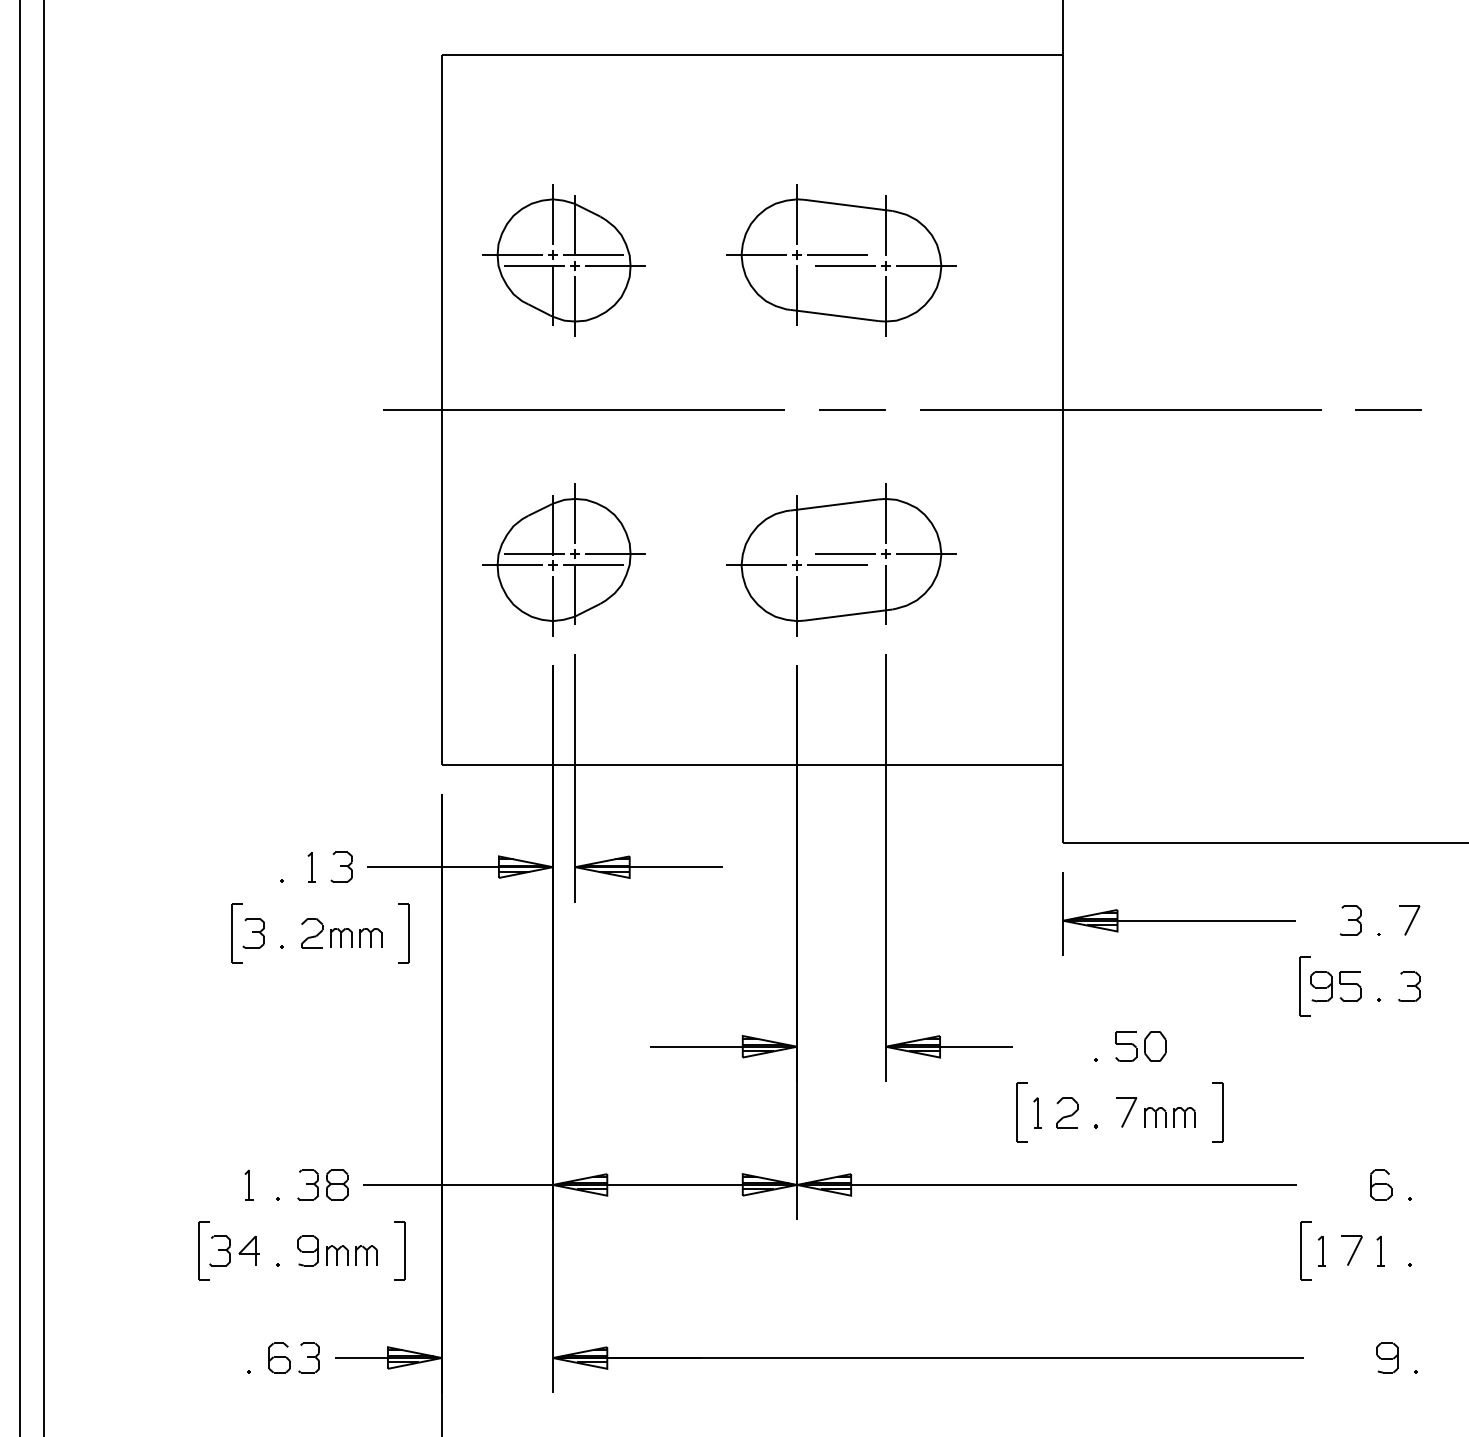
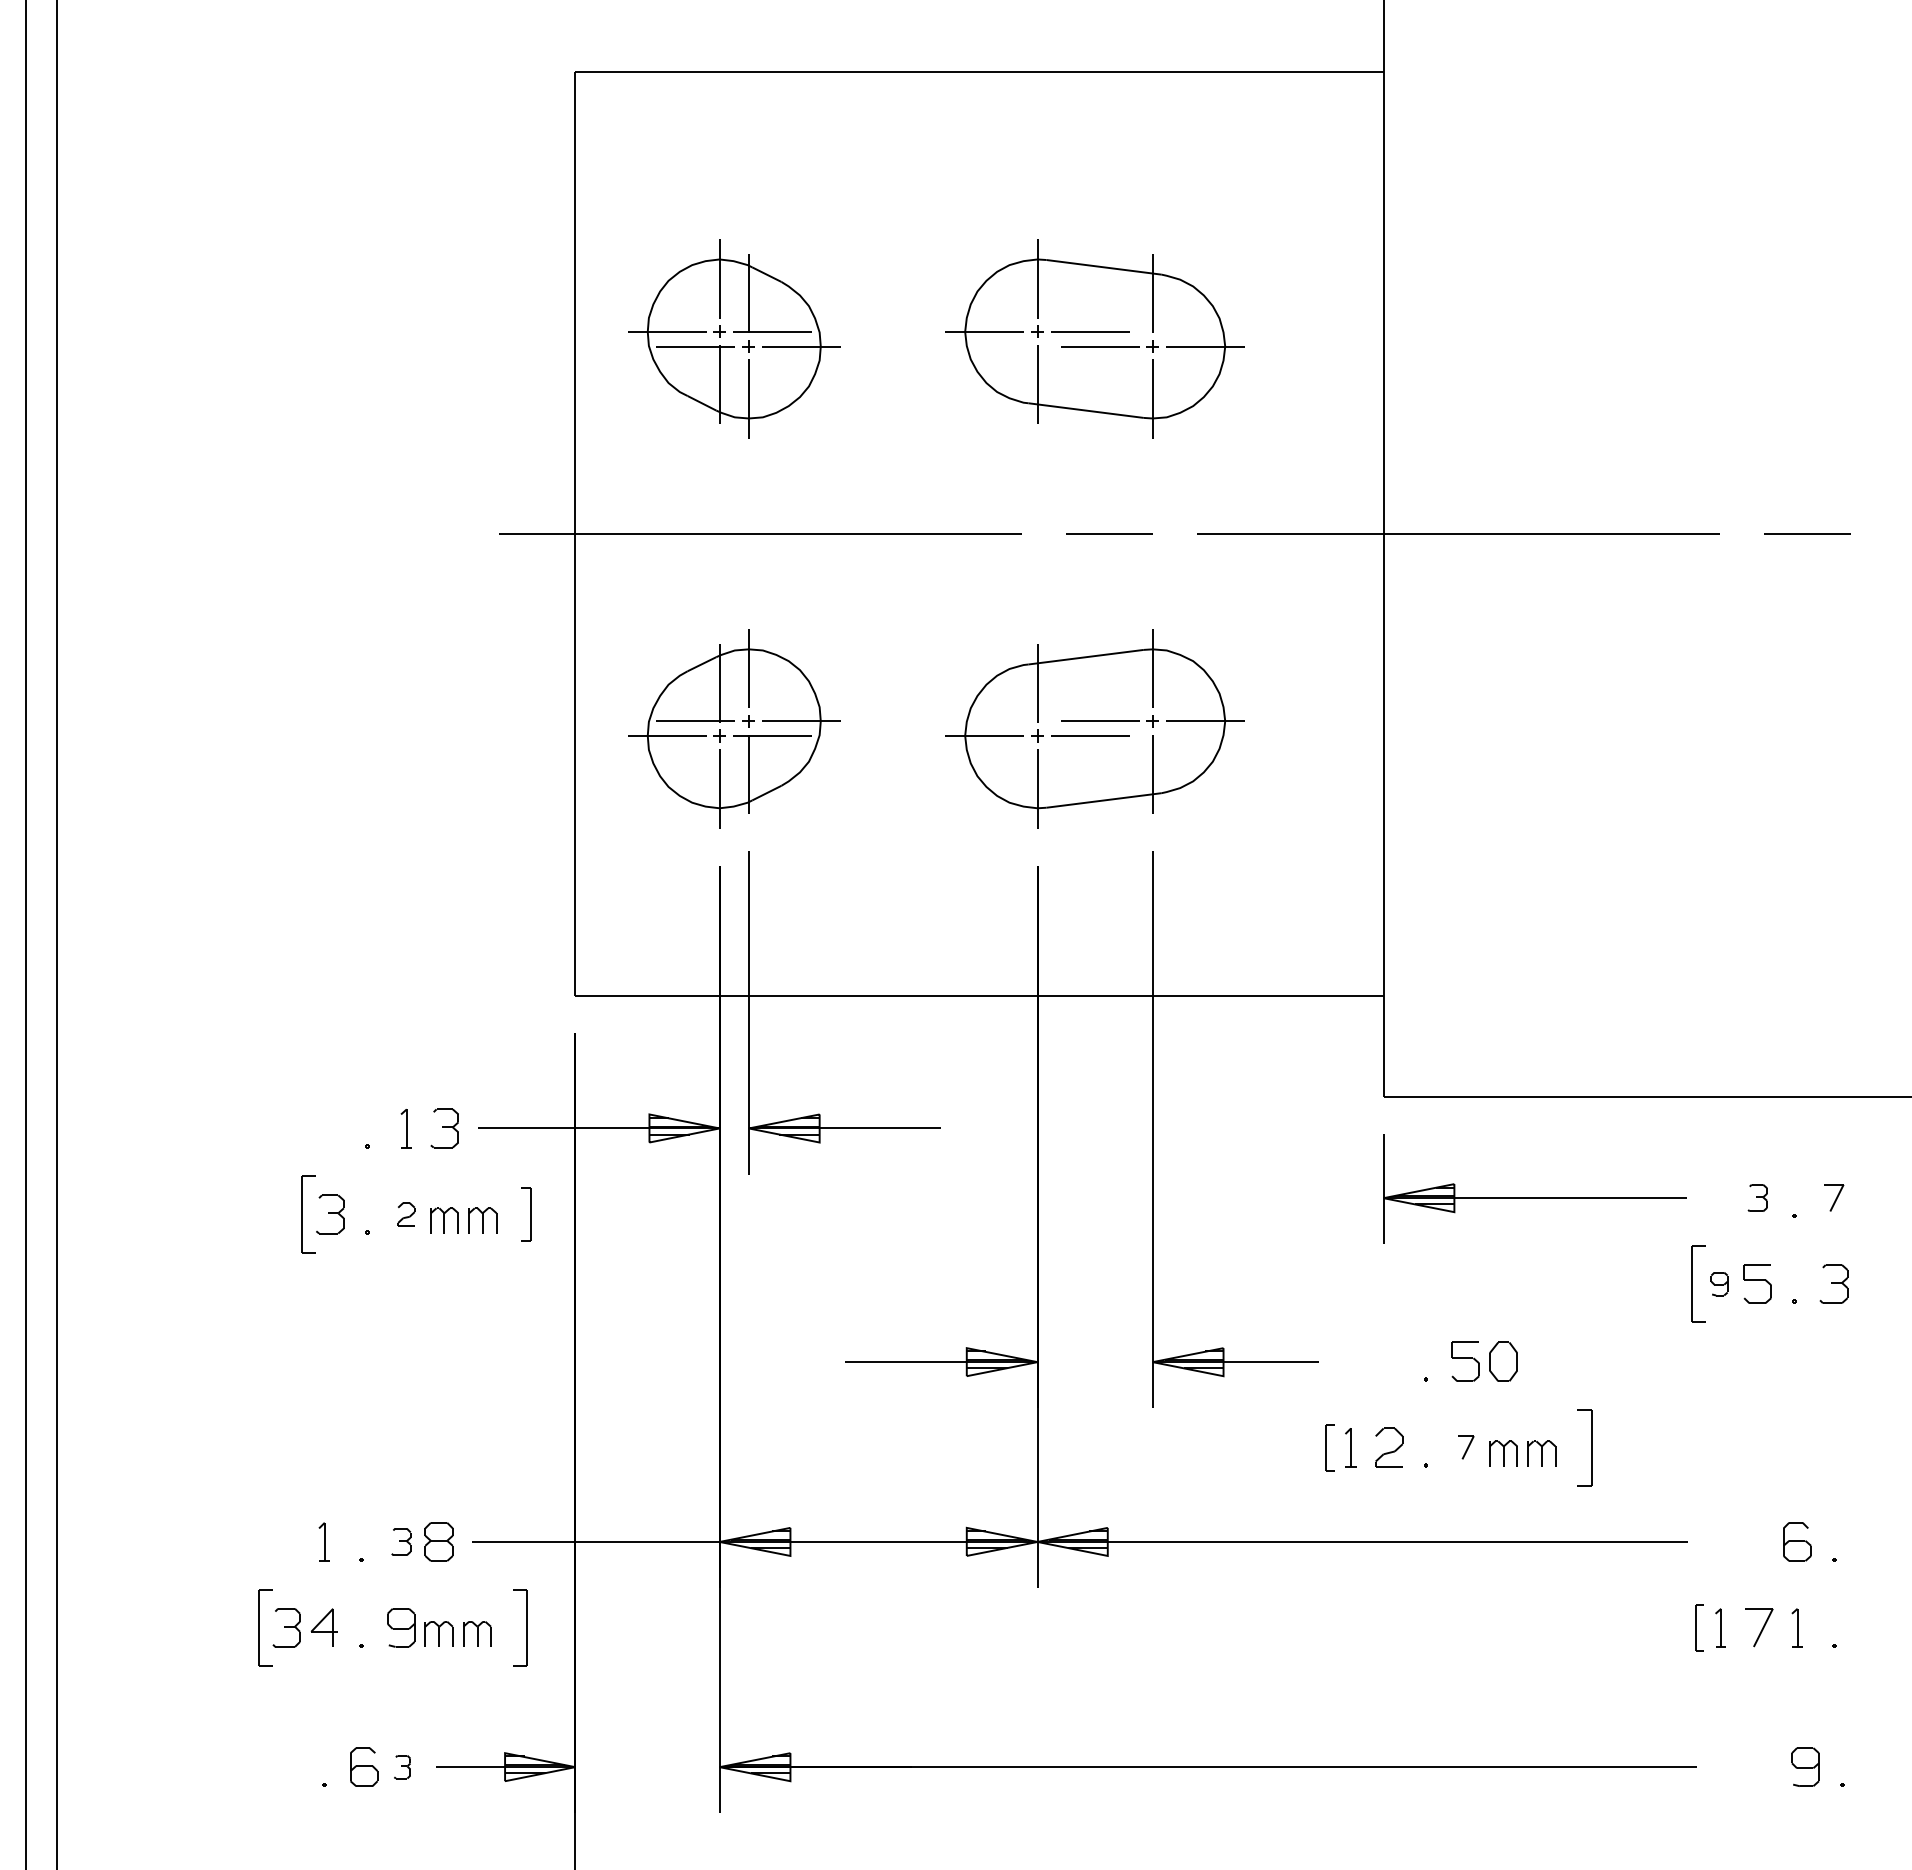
part: (1350, 920) -> (1757, 1197), size x0.7
part: (1409, 920) -> (1834, 1197), size x0.7
part: (312, 933) -> (406, 1214), size x0.6
part: (404, 933) -> (526, 1214), size x0.7
part: (1321, 986) -> (1719, 1283), size x0.6
part: (1022, 1112) -> (1330, 1447), size x0.6
part: (1126, 1112) -> (1465, 1447), size x0.6
part: (308, 1184) -> (401, 1541), size x0.7
part: (1305, 1250) -> (1699, 1627), size x0.6
part: (309, 1357) -> (402, 1766), size x0.6

